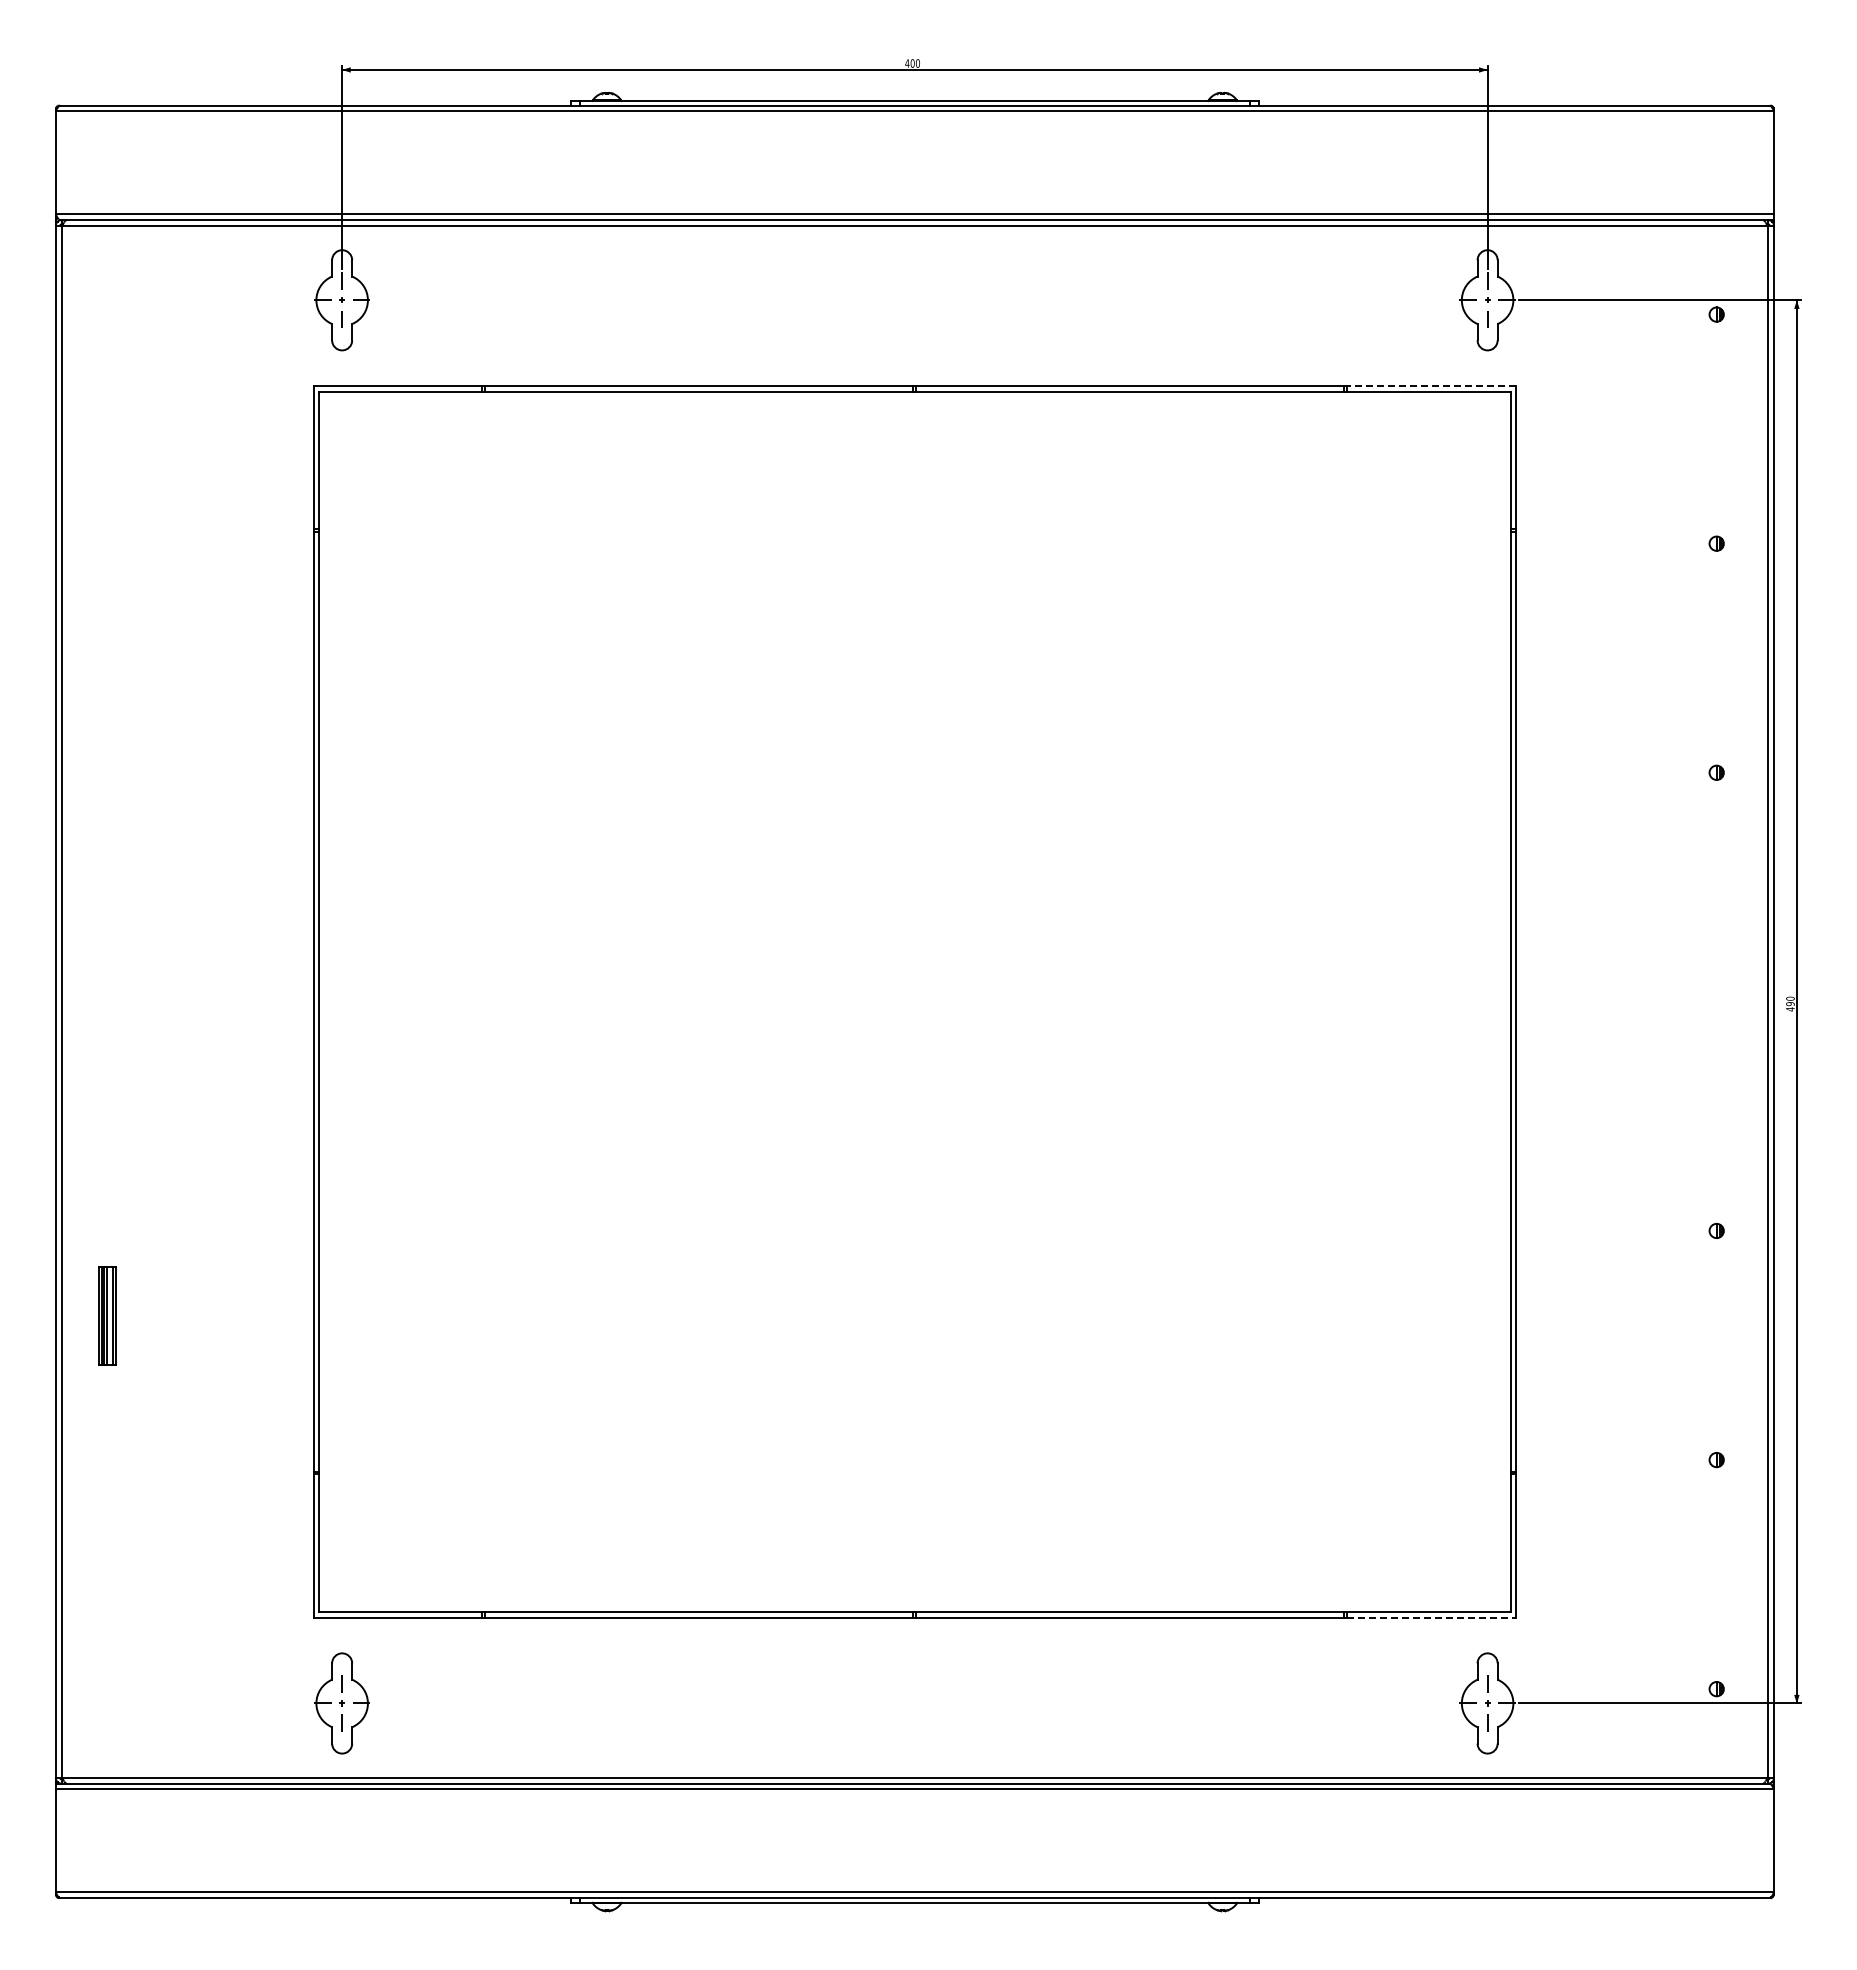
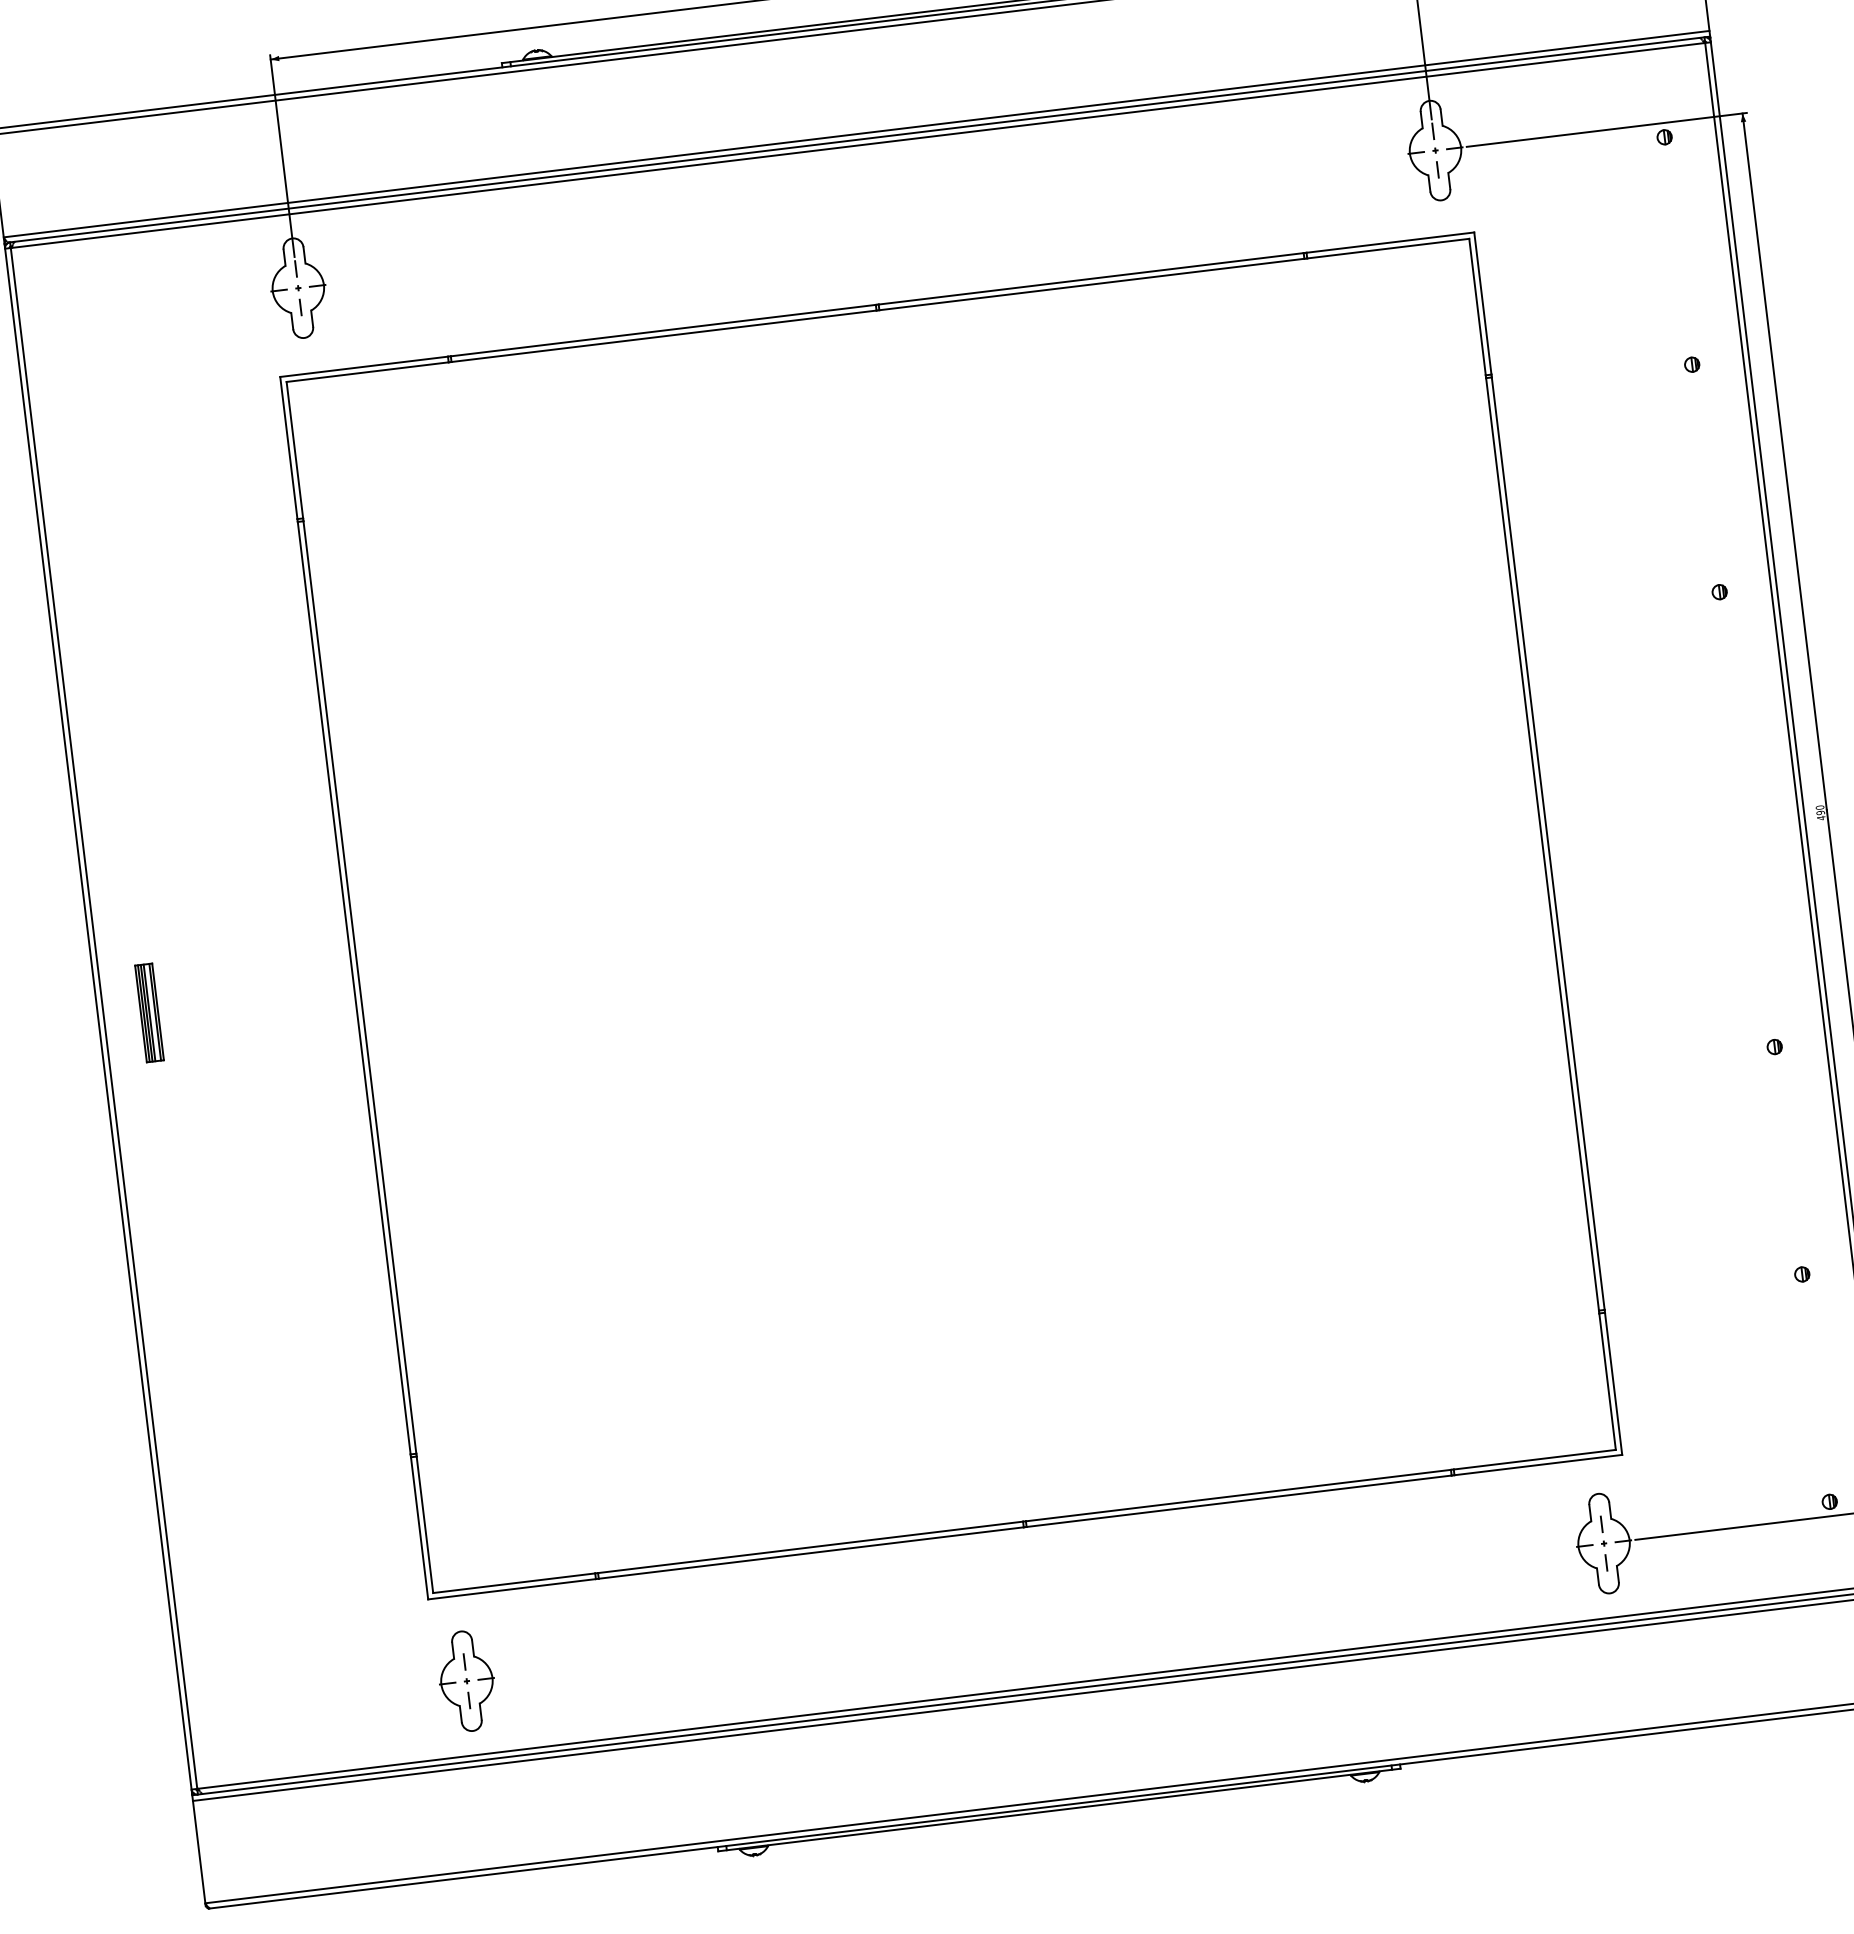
line: (1431, 386) -> (1390, 242), dashed -> solid
part: (107, 1315) -> (149, 1012), moved
line: (1432, 1617) -> (1539, 1464), dashed -> solid

